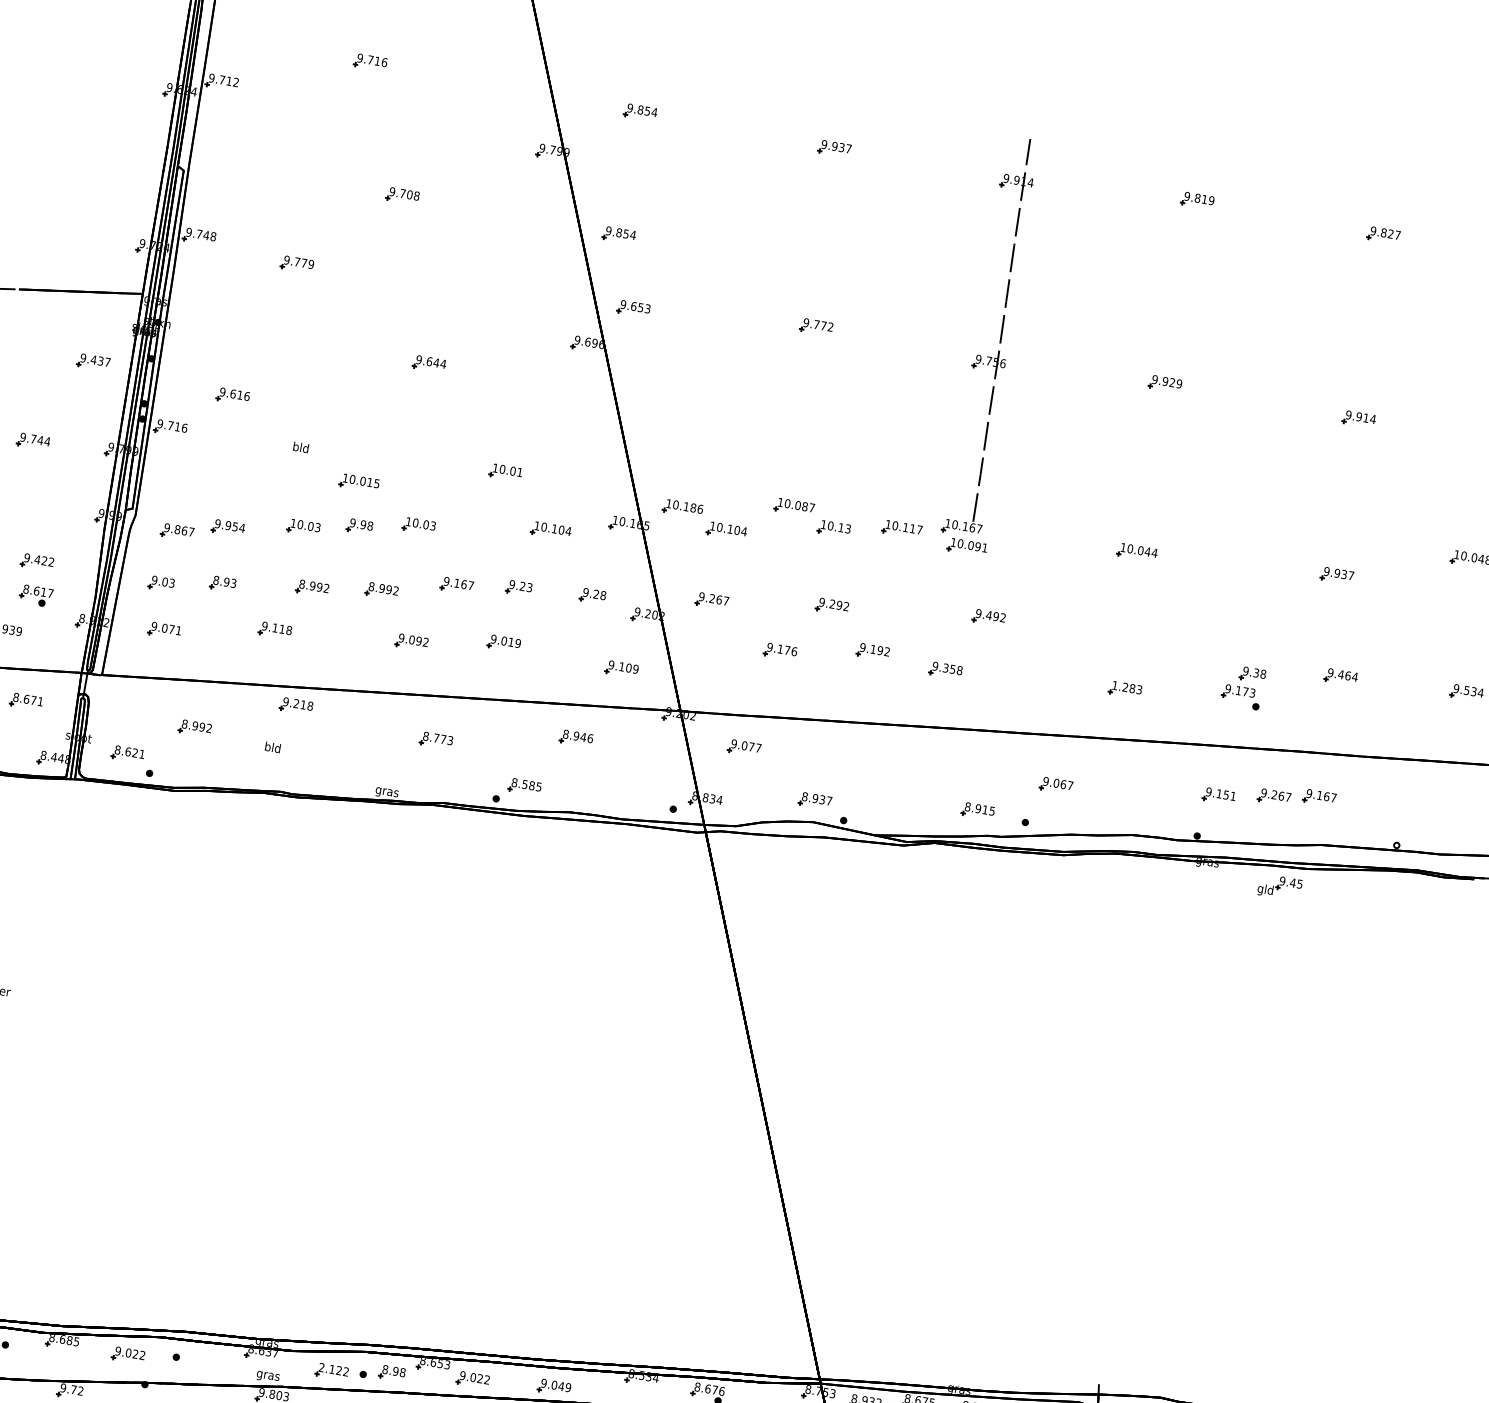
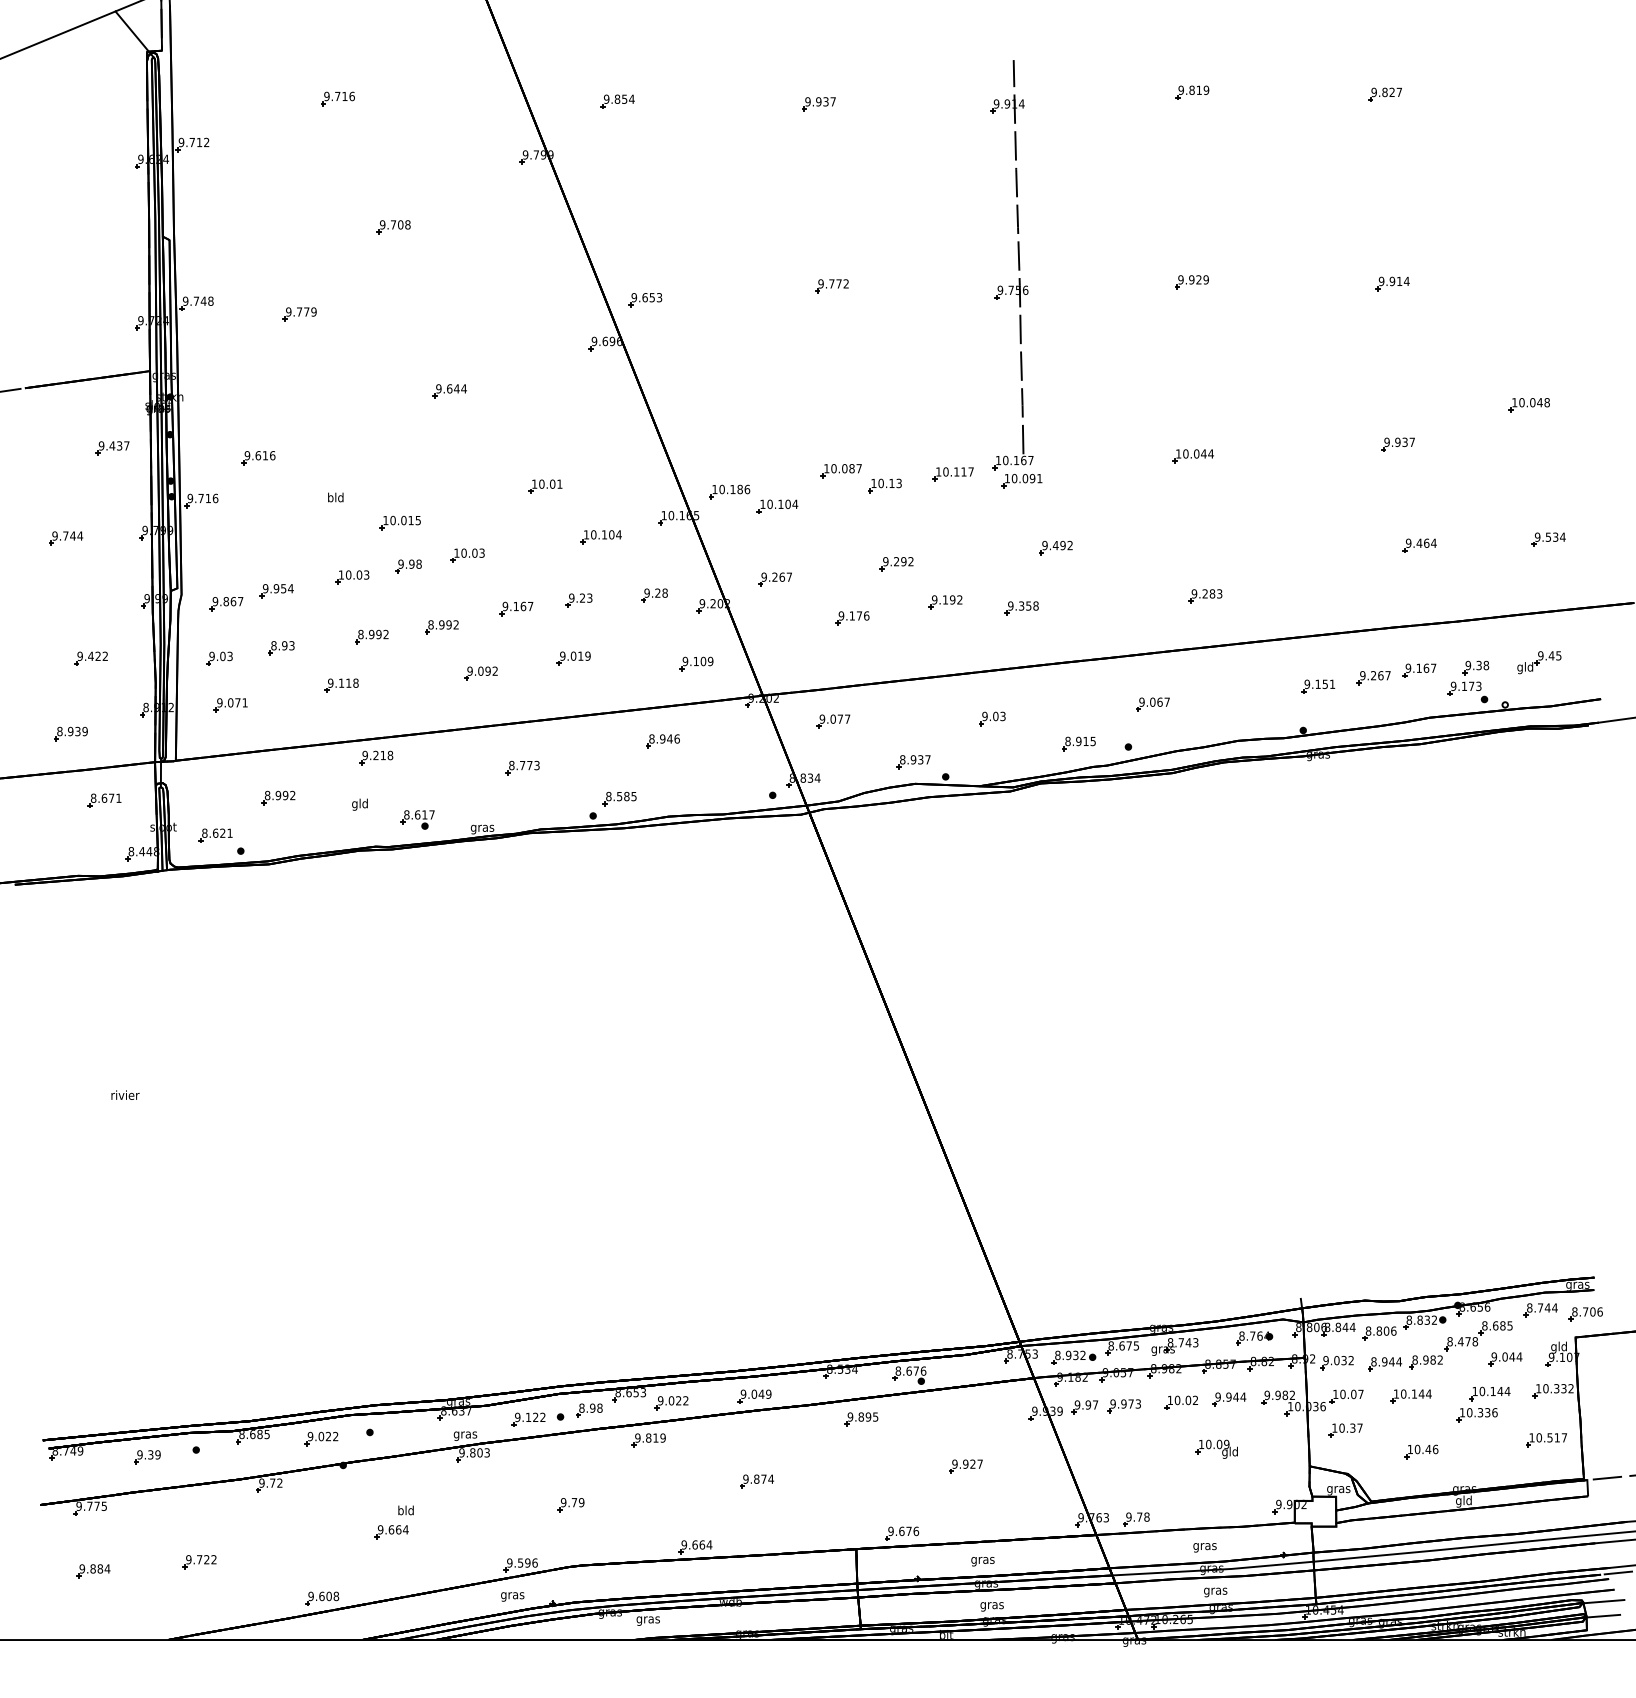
part: (618, 234) -> (617, 228), removed
part: (35, 595) -> (417, 819), moved
text: (1115, 685) -> (1194, 593), 1.283 -> 9.283
part: (1243, 686) -> (1468, 681), moved
text: (267, 747) -> (354, 804), bld -> gld
part: (898, 771) -> (992, 718), added
part: (1280, 887) -> (1539, 662), moved
text: (321, 1367) -> (517, 1417), 2.122 -> 9.122

